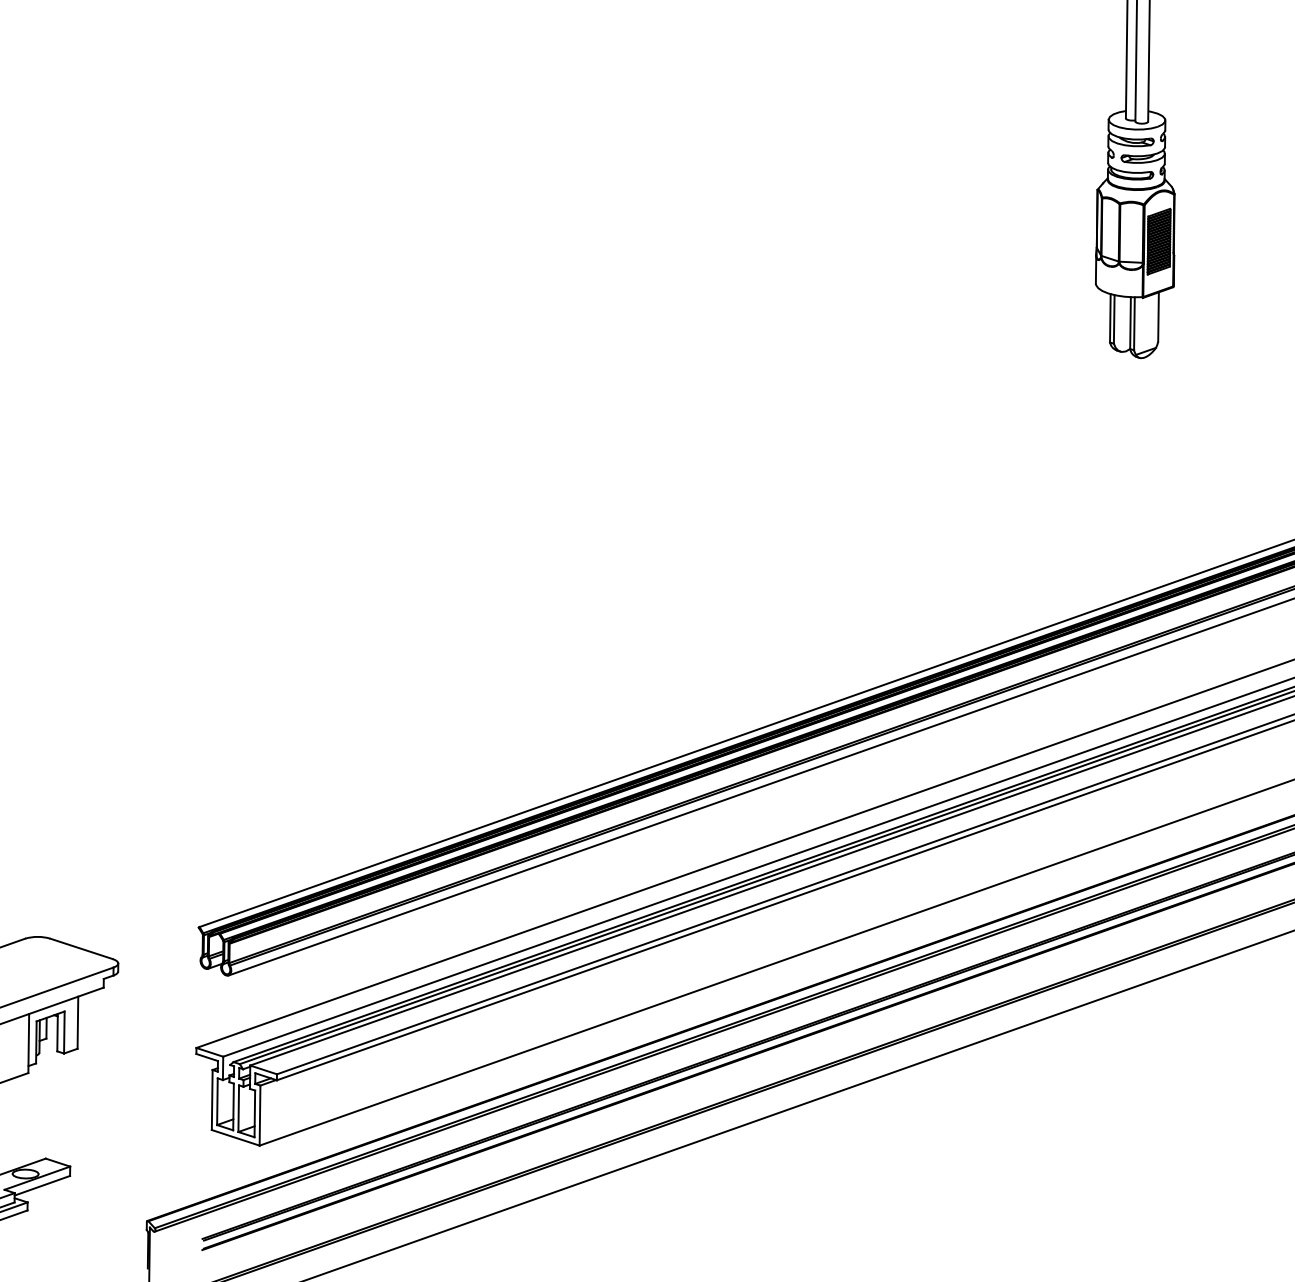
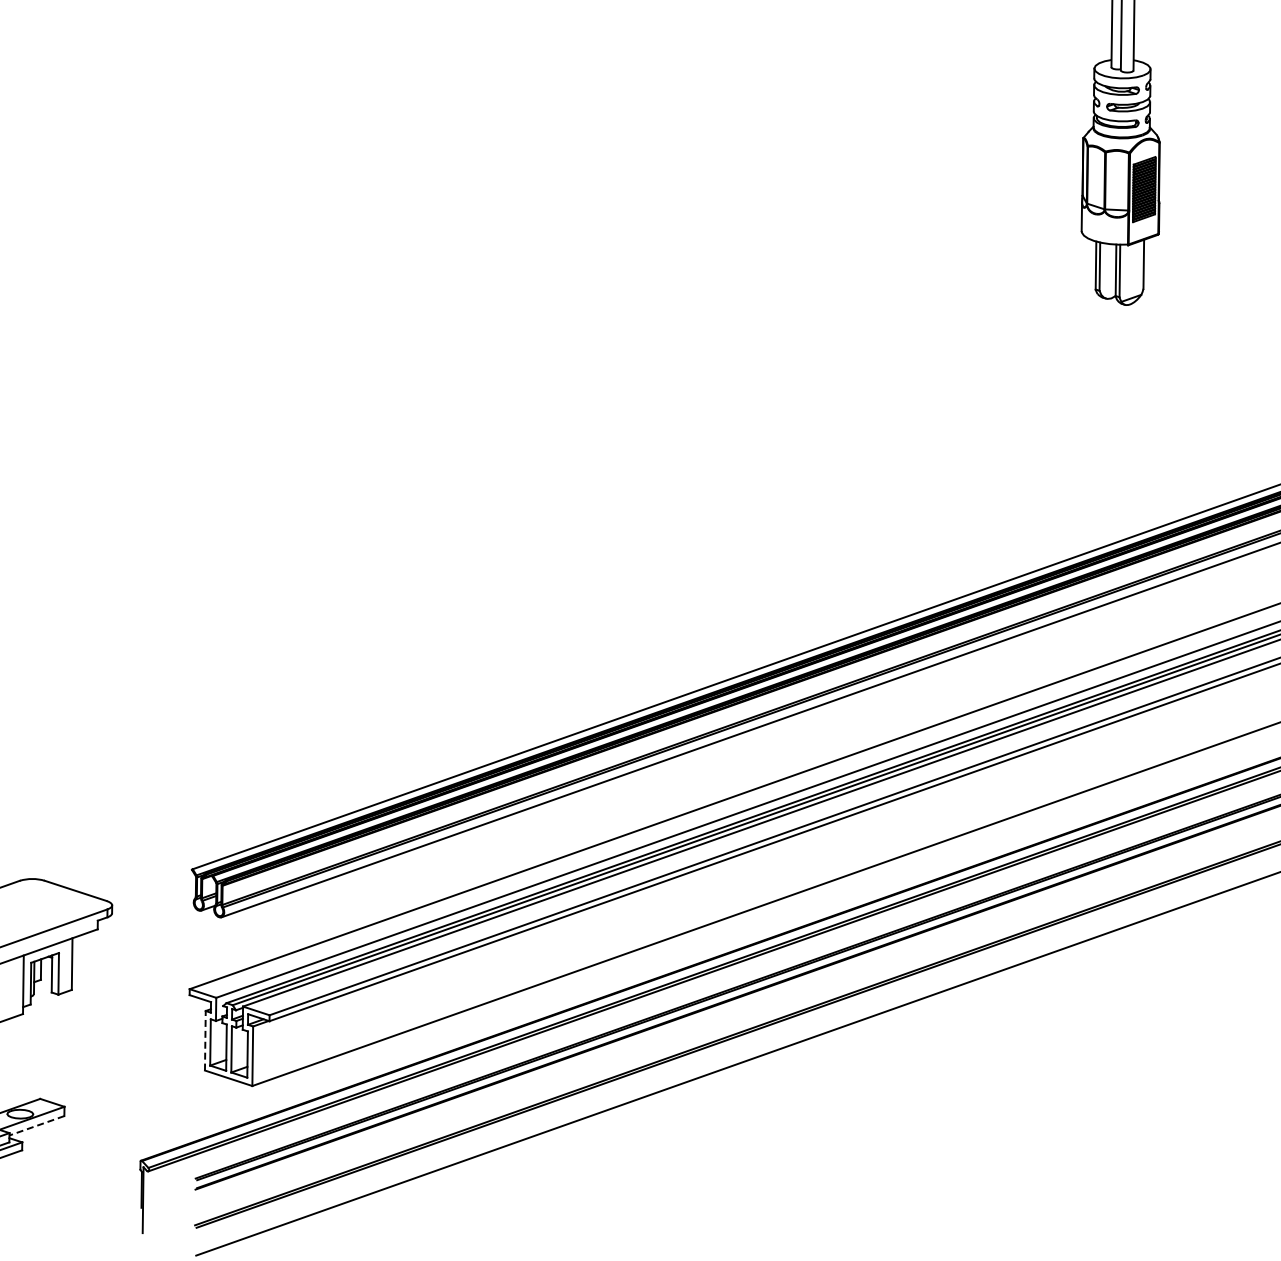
line: (212, 1099) -> (205, 1040), solid -> dashed
line: (41, 1185) -> (36, 1125), solid -> dashed

